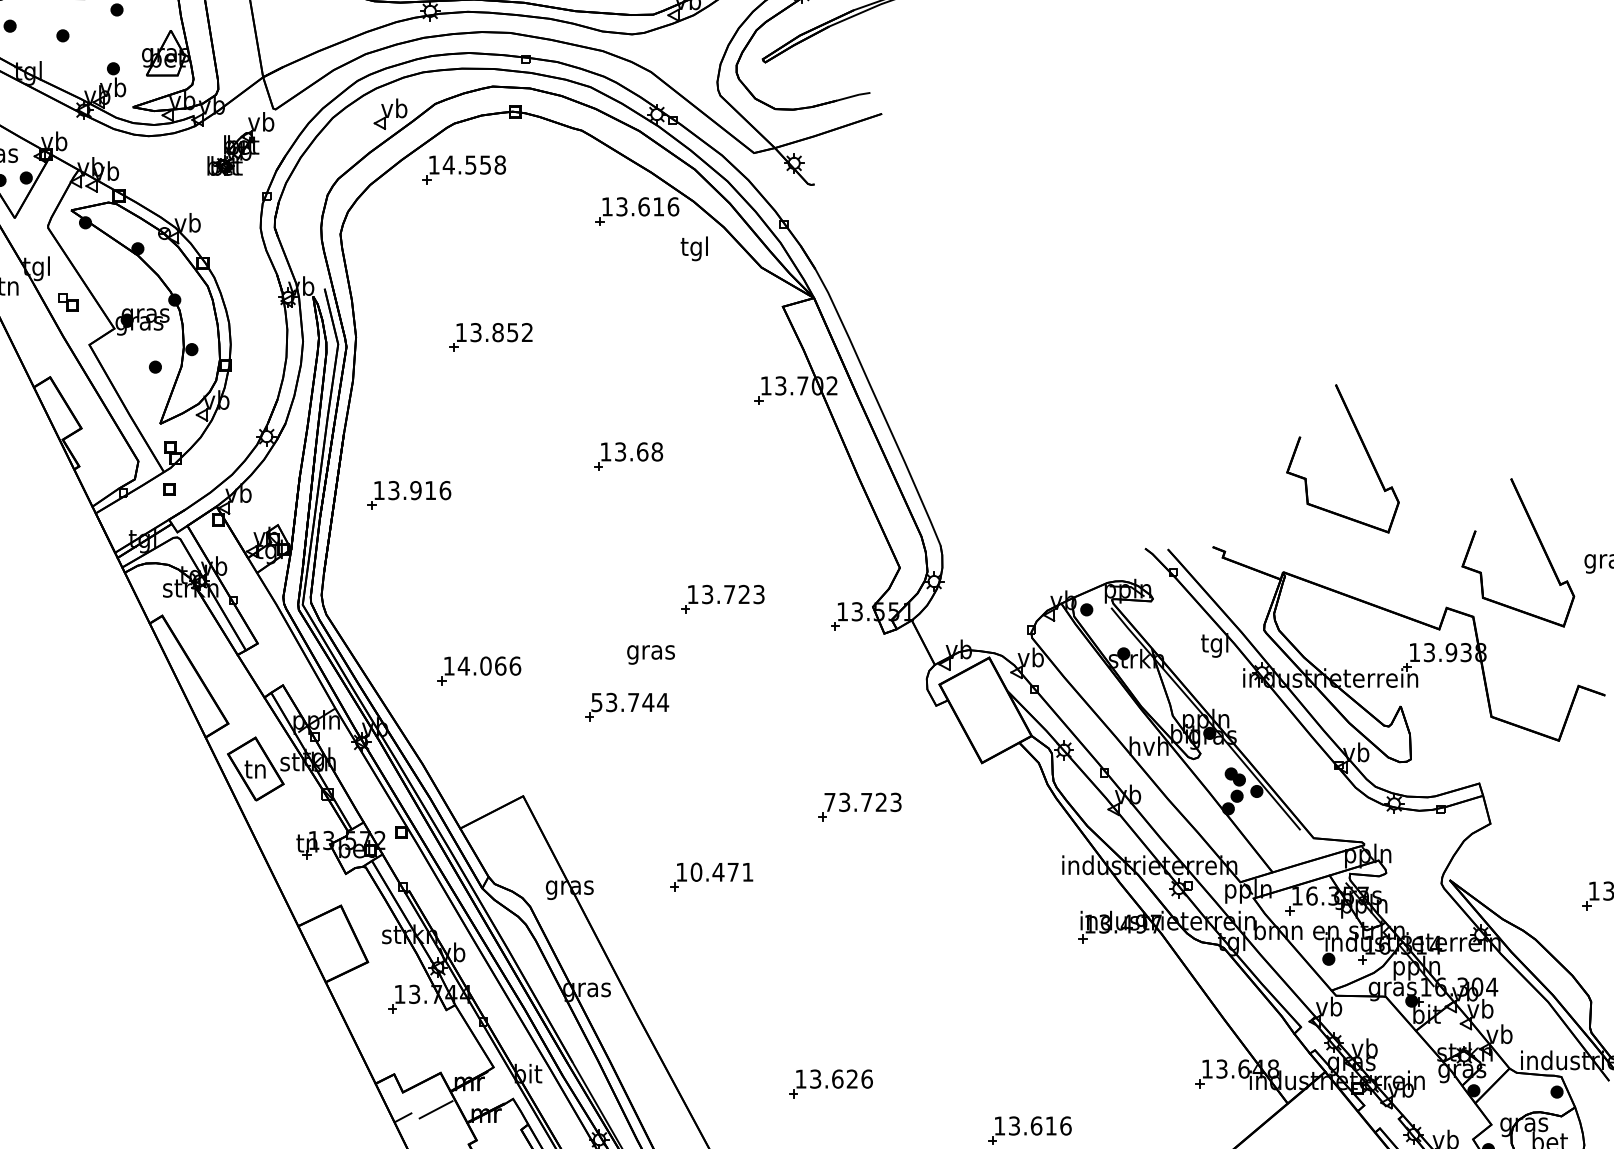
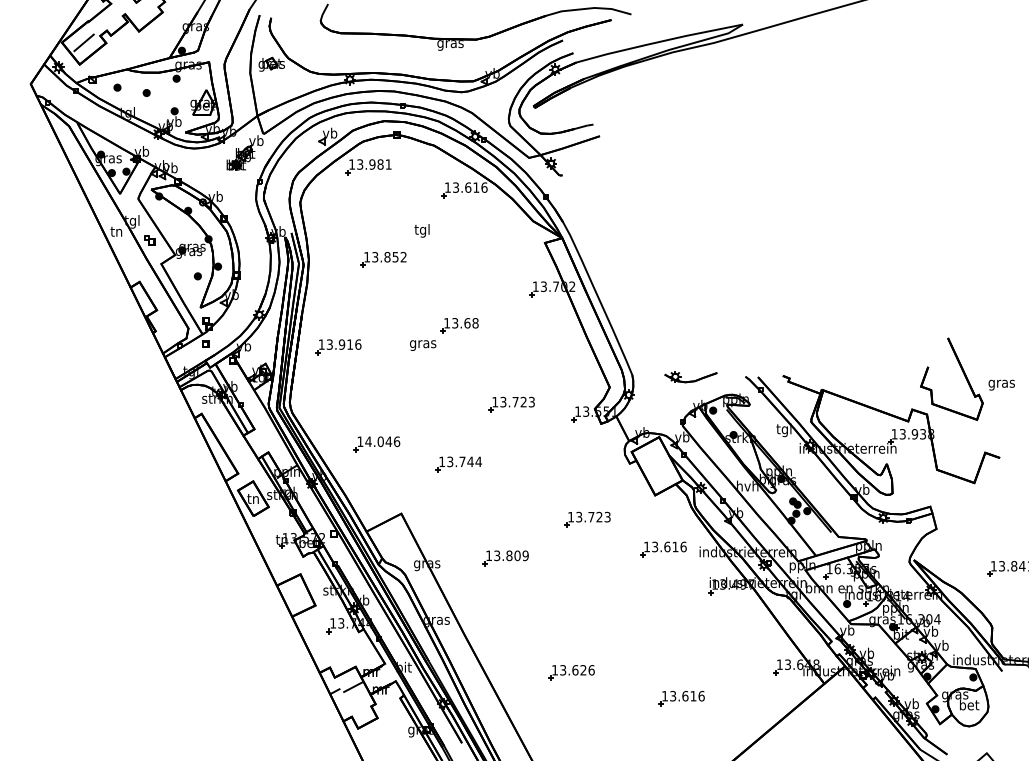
text: (472, 164) -> (373, 164), 14.558 -> 13.981
text: (693, 248) -> (421, 230), moved
part: (1362, 446) -> (865, 320), removed
part: (1045, 549) -> (690, 377), added
text: (651, 654) -> (423, 345), moved
text: (499, 665) -> (388, 441), 14.066 -> 14.046
text: (597, 701) -> (442, 461), 53.744 -> 13.744
text: (828, 802) -> (570, 517), 73.723 -> 13.723
part: (996, 860) -> (663, 549), added
text: (722, 871) -> (511, 555), 10.471 -> 13.809

